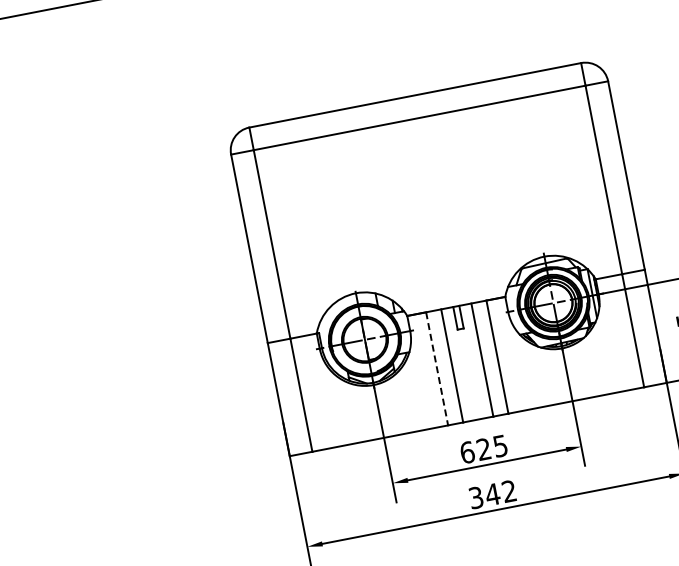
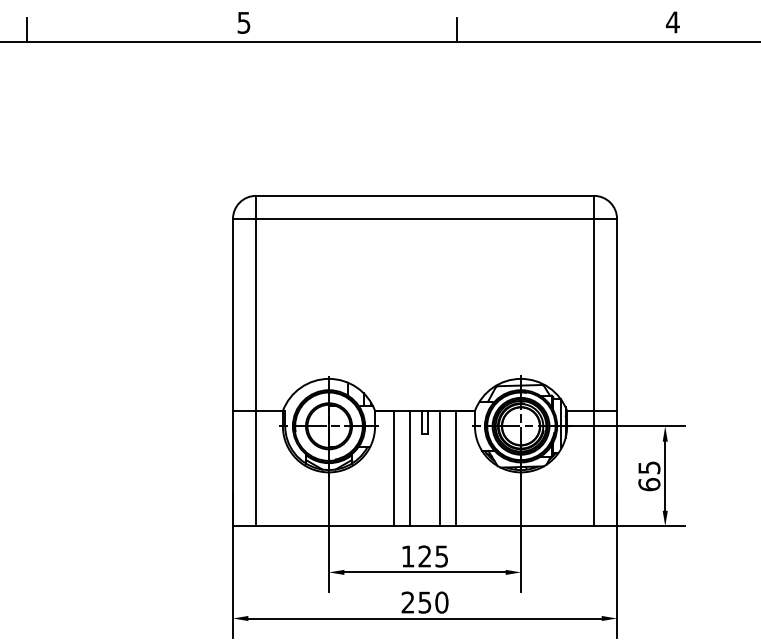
line: (437, 368) -> (394, 468), dashed -> solid
text: (466, 452) -> (407, 556), 625 -> 125
text: (492, 494) -> (424, 602), 342 -> 250

